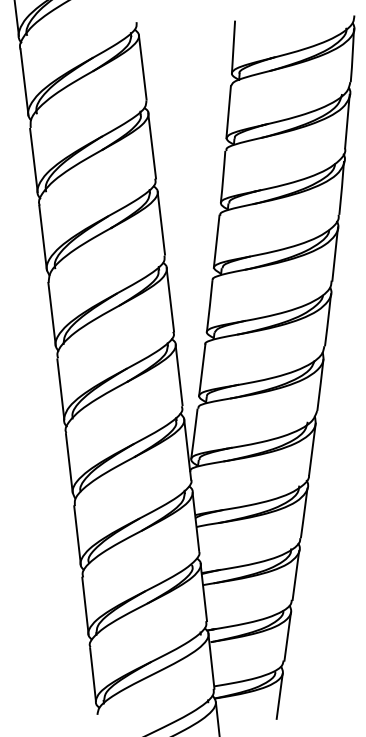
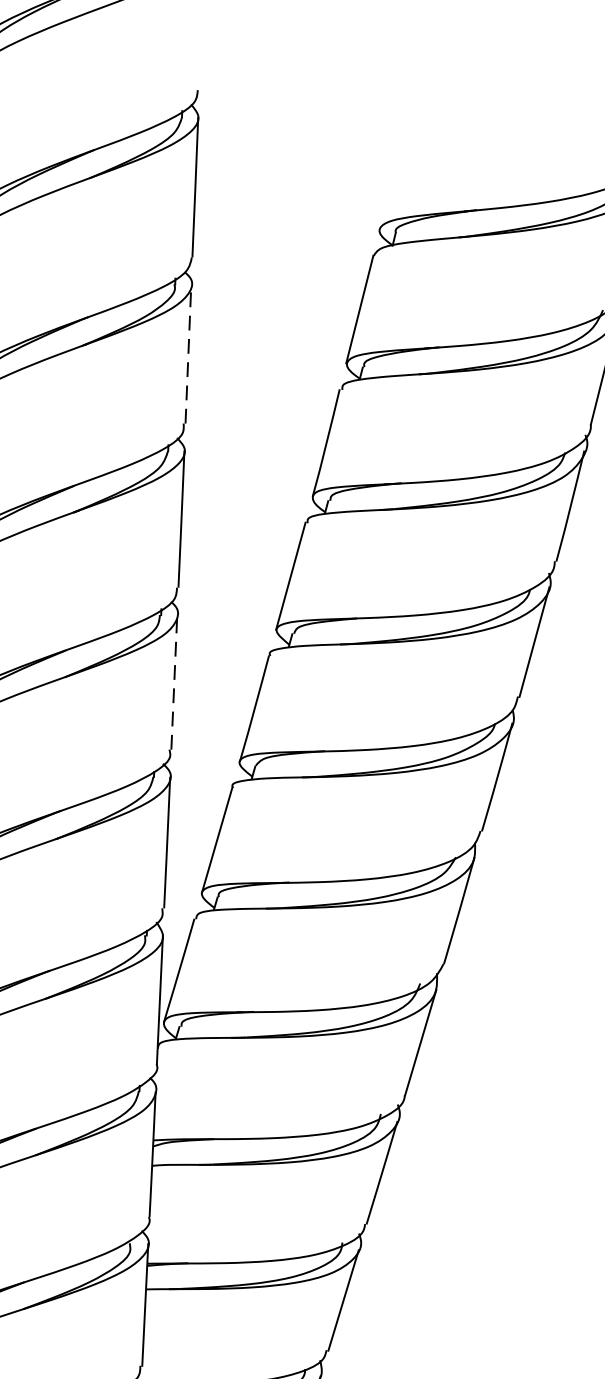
line: (233, 47) -> (391, 175), removed
line: (152, 145) -> (189, 353), solid -> dashed
line: (170, 299) -> (174, 681), solid -> dashed

